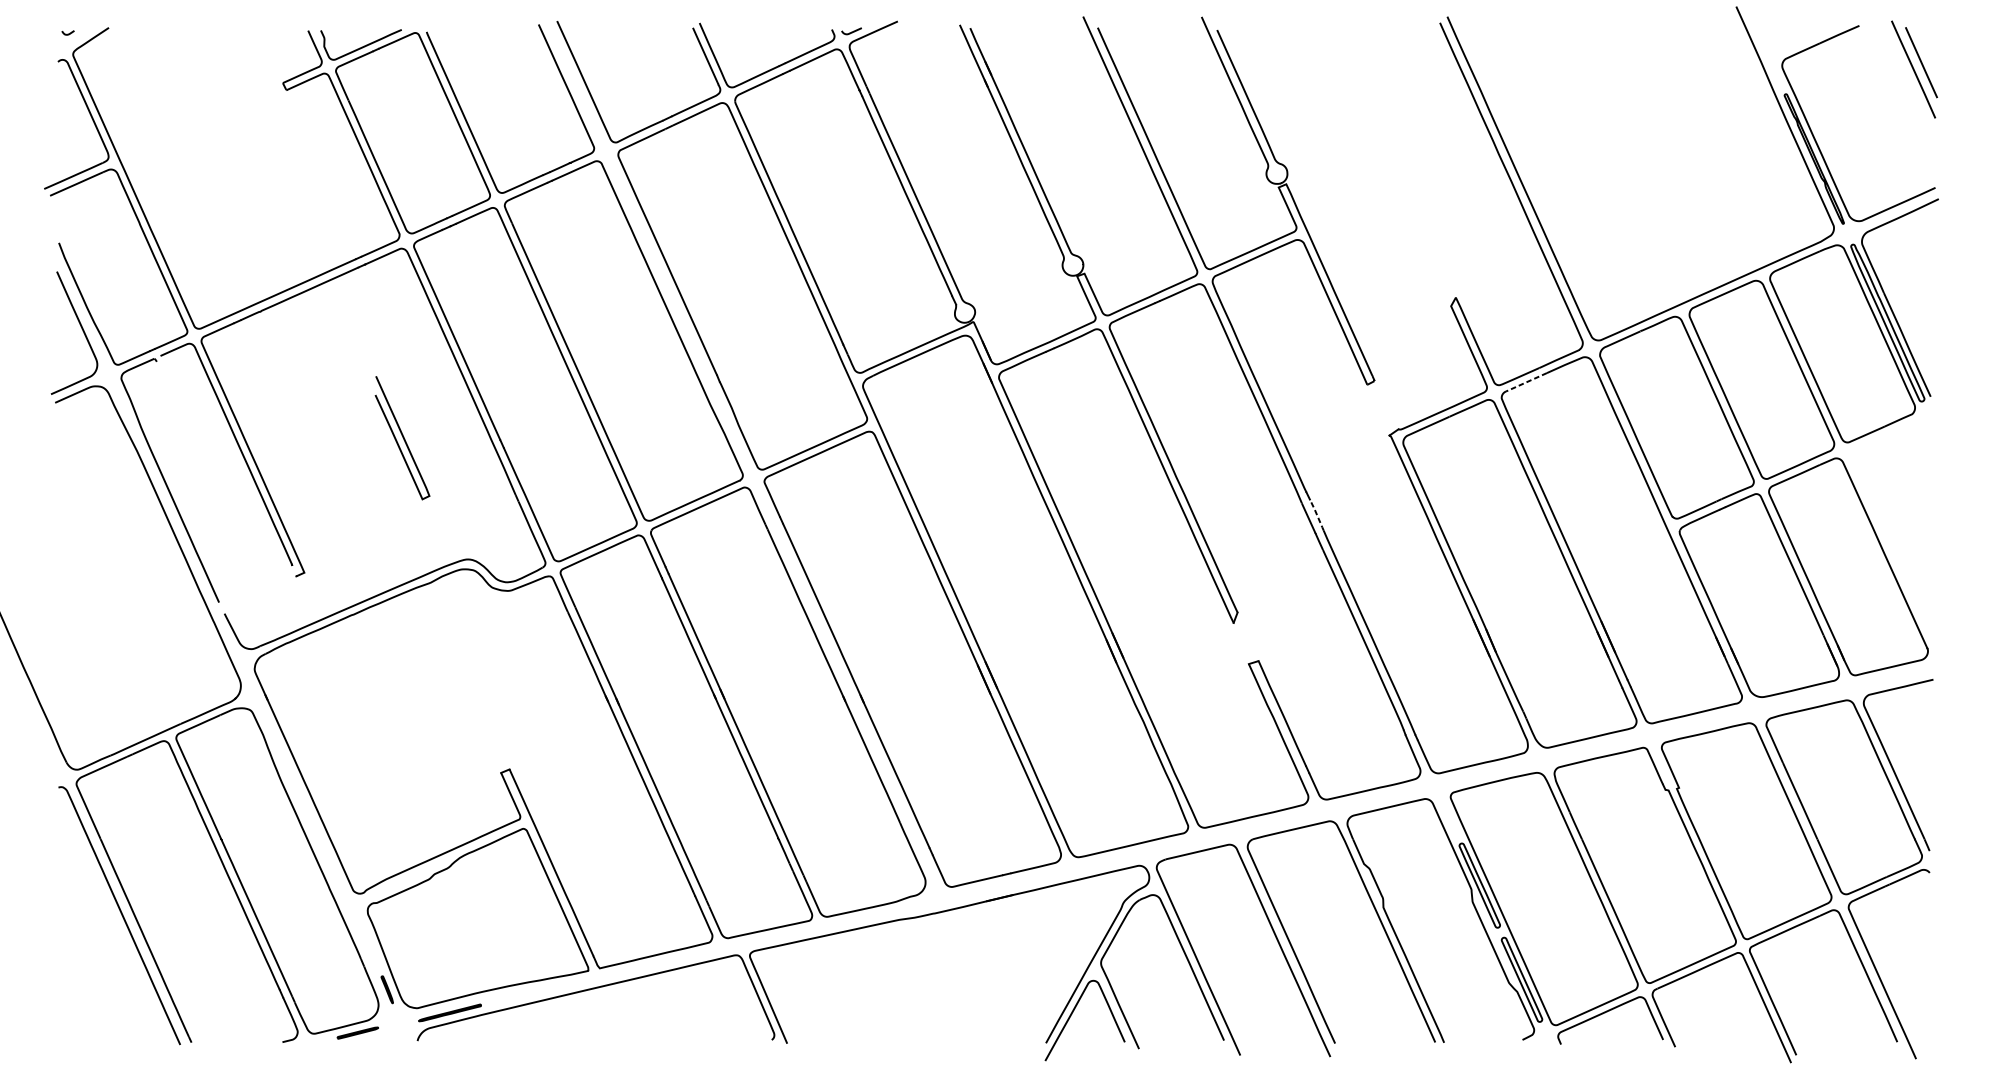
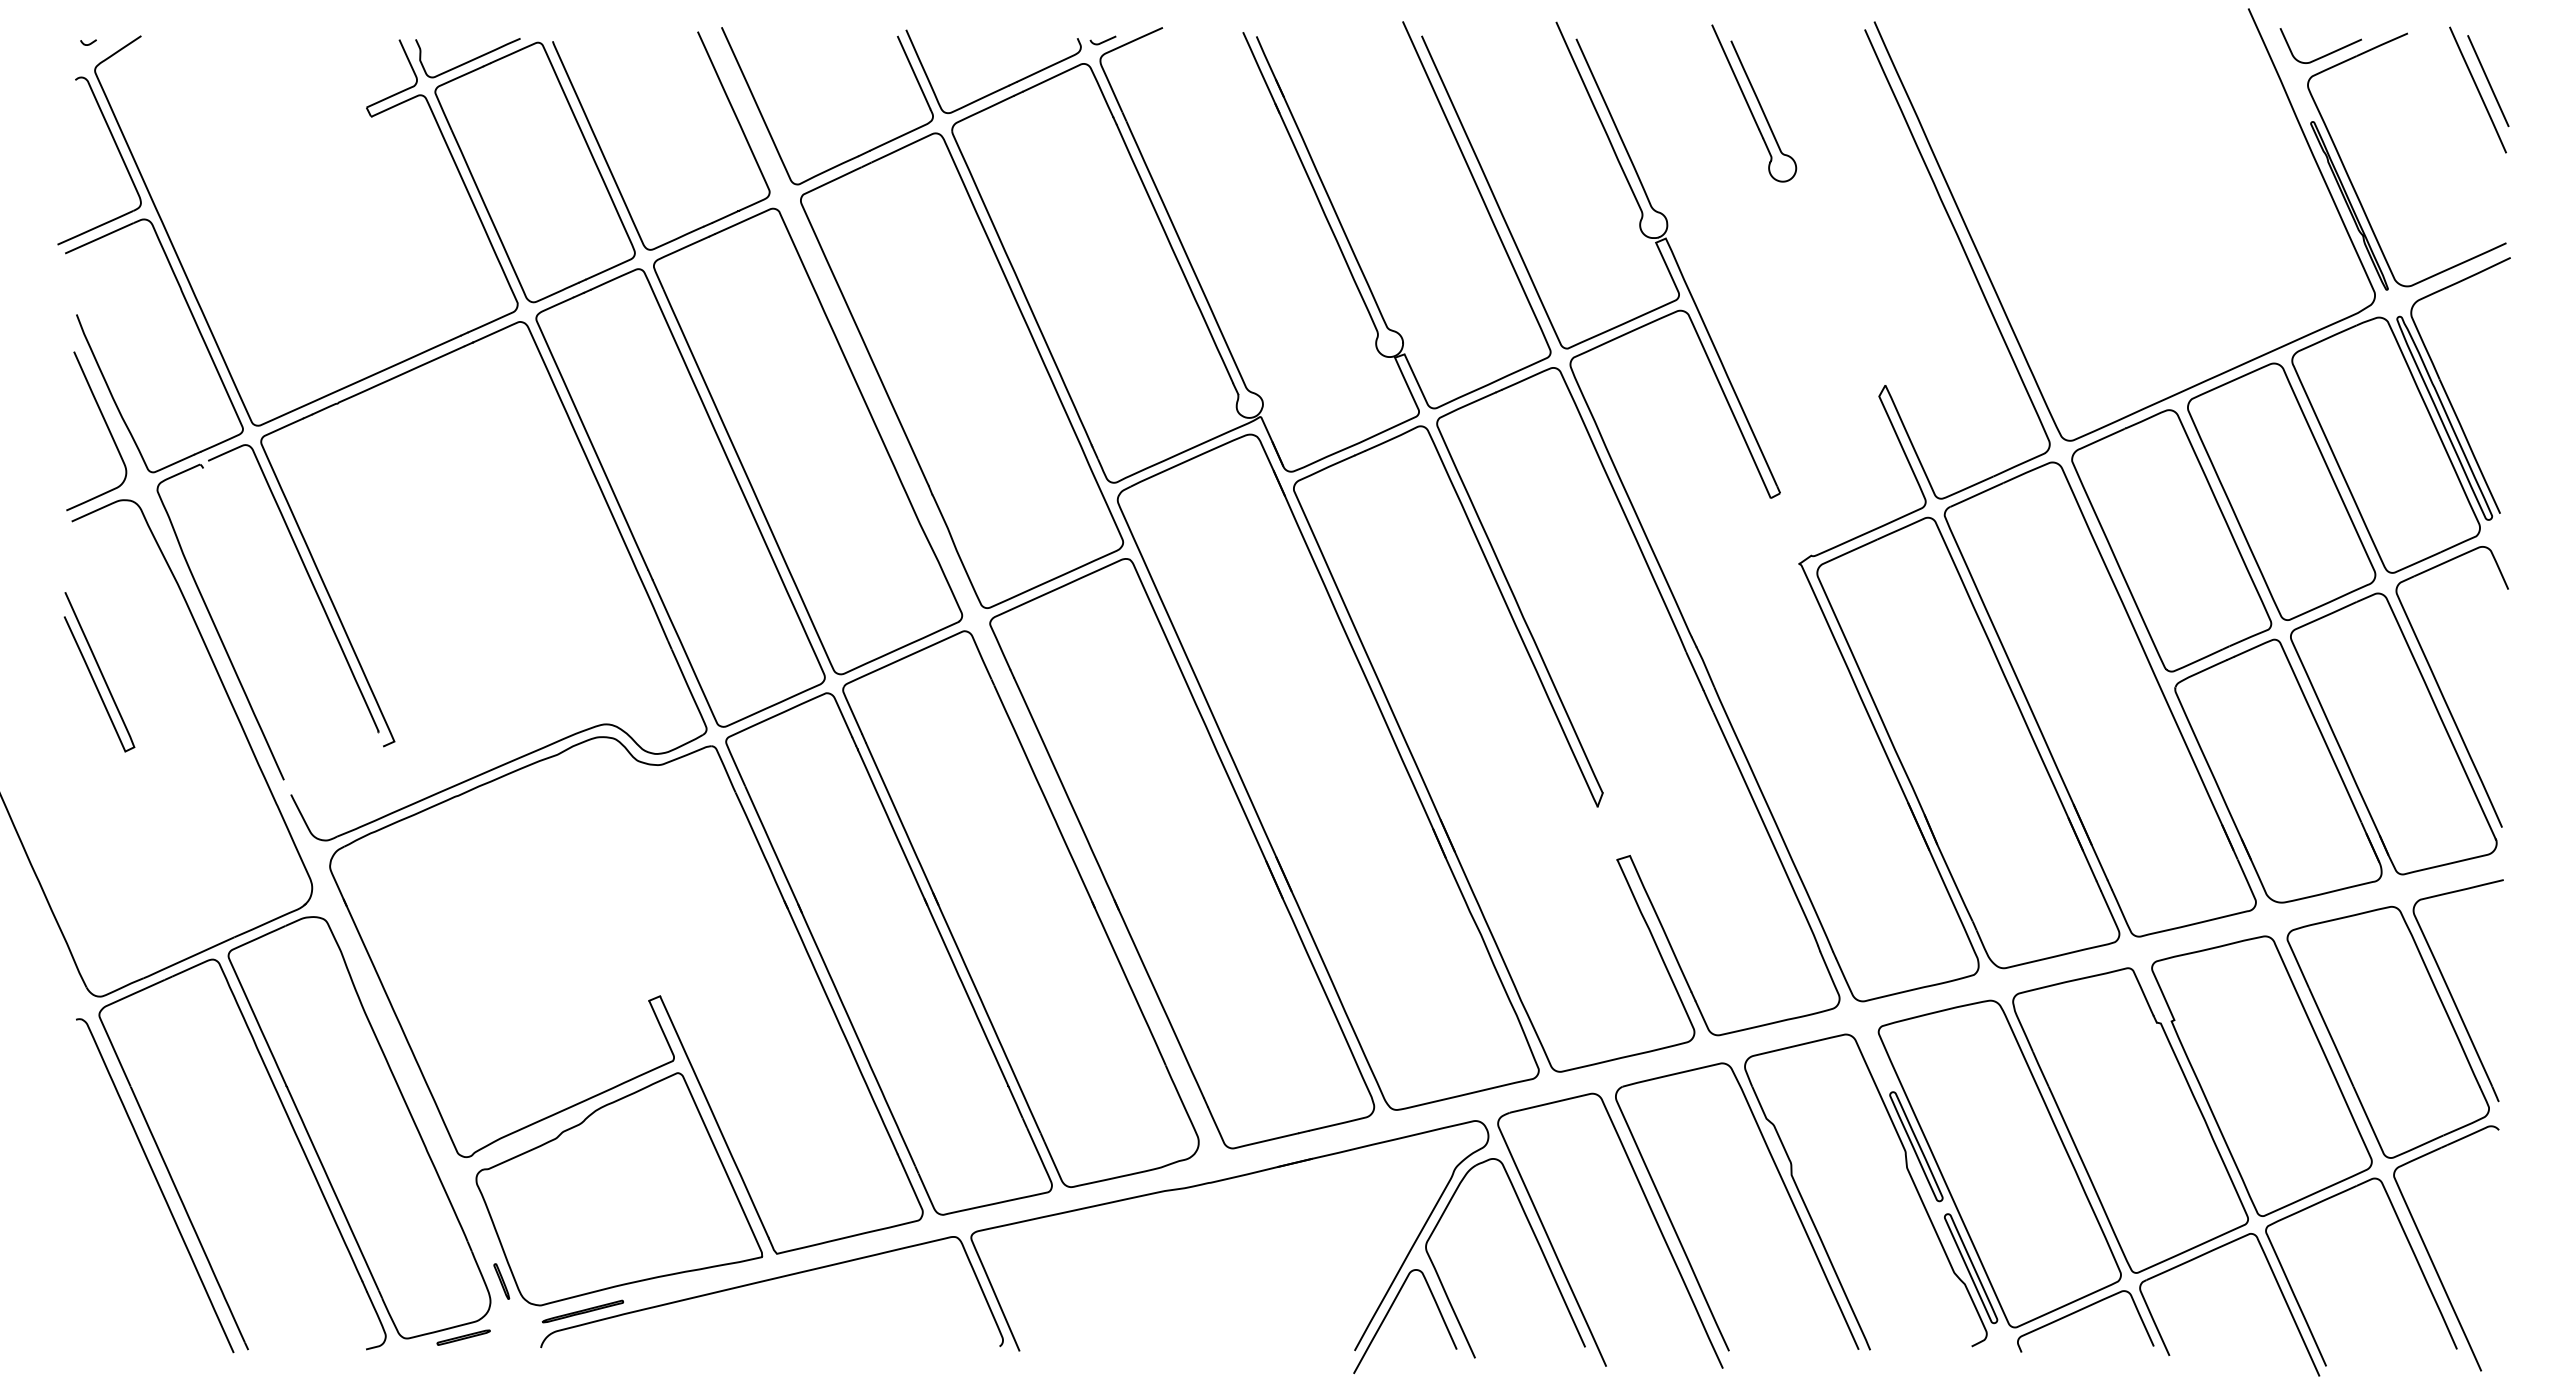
curve: (1795, 42) -> (2325, 54), added
part: (1354, 79) -> (1754, 103), added
line: (1526, 382) -> (1976, 495), dashed -> solid
curve: (402, 437) -> (99, 671), moved
line: (1316, 514) -> (1705, 666), dashed -> solid
part: (1885, 533) -> (2441, 690), added

